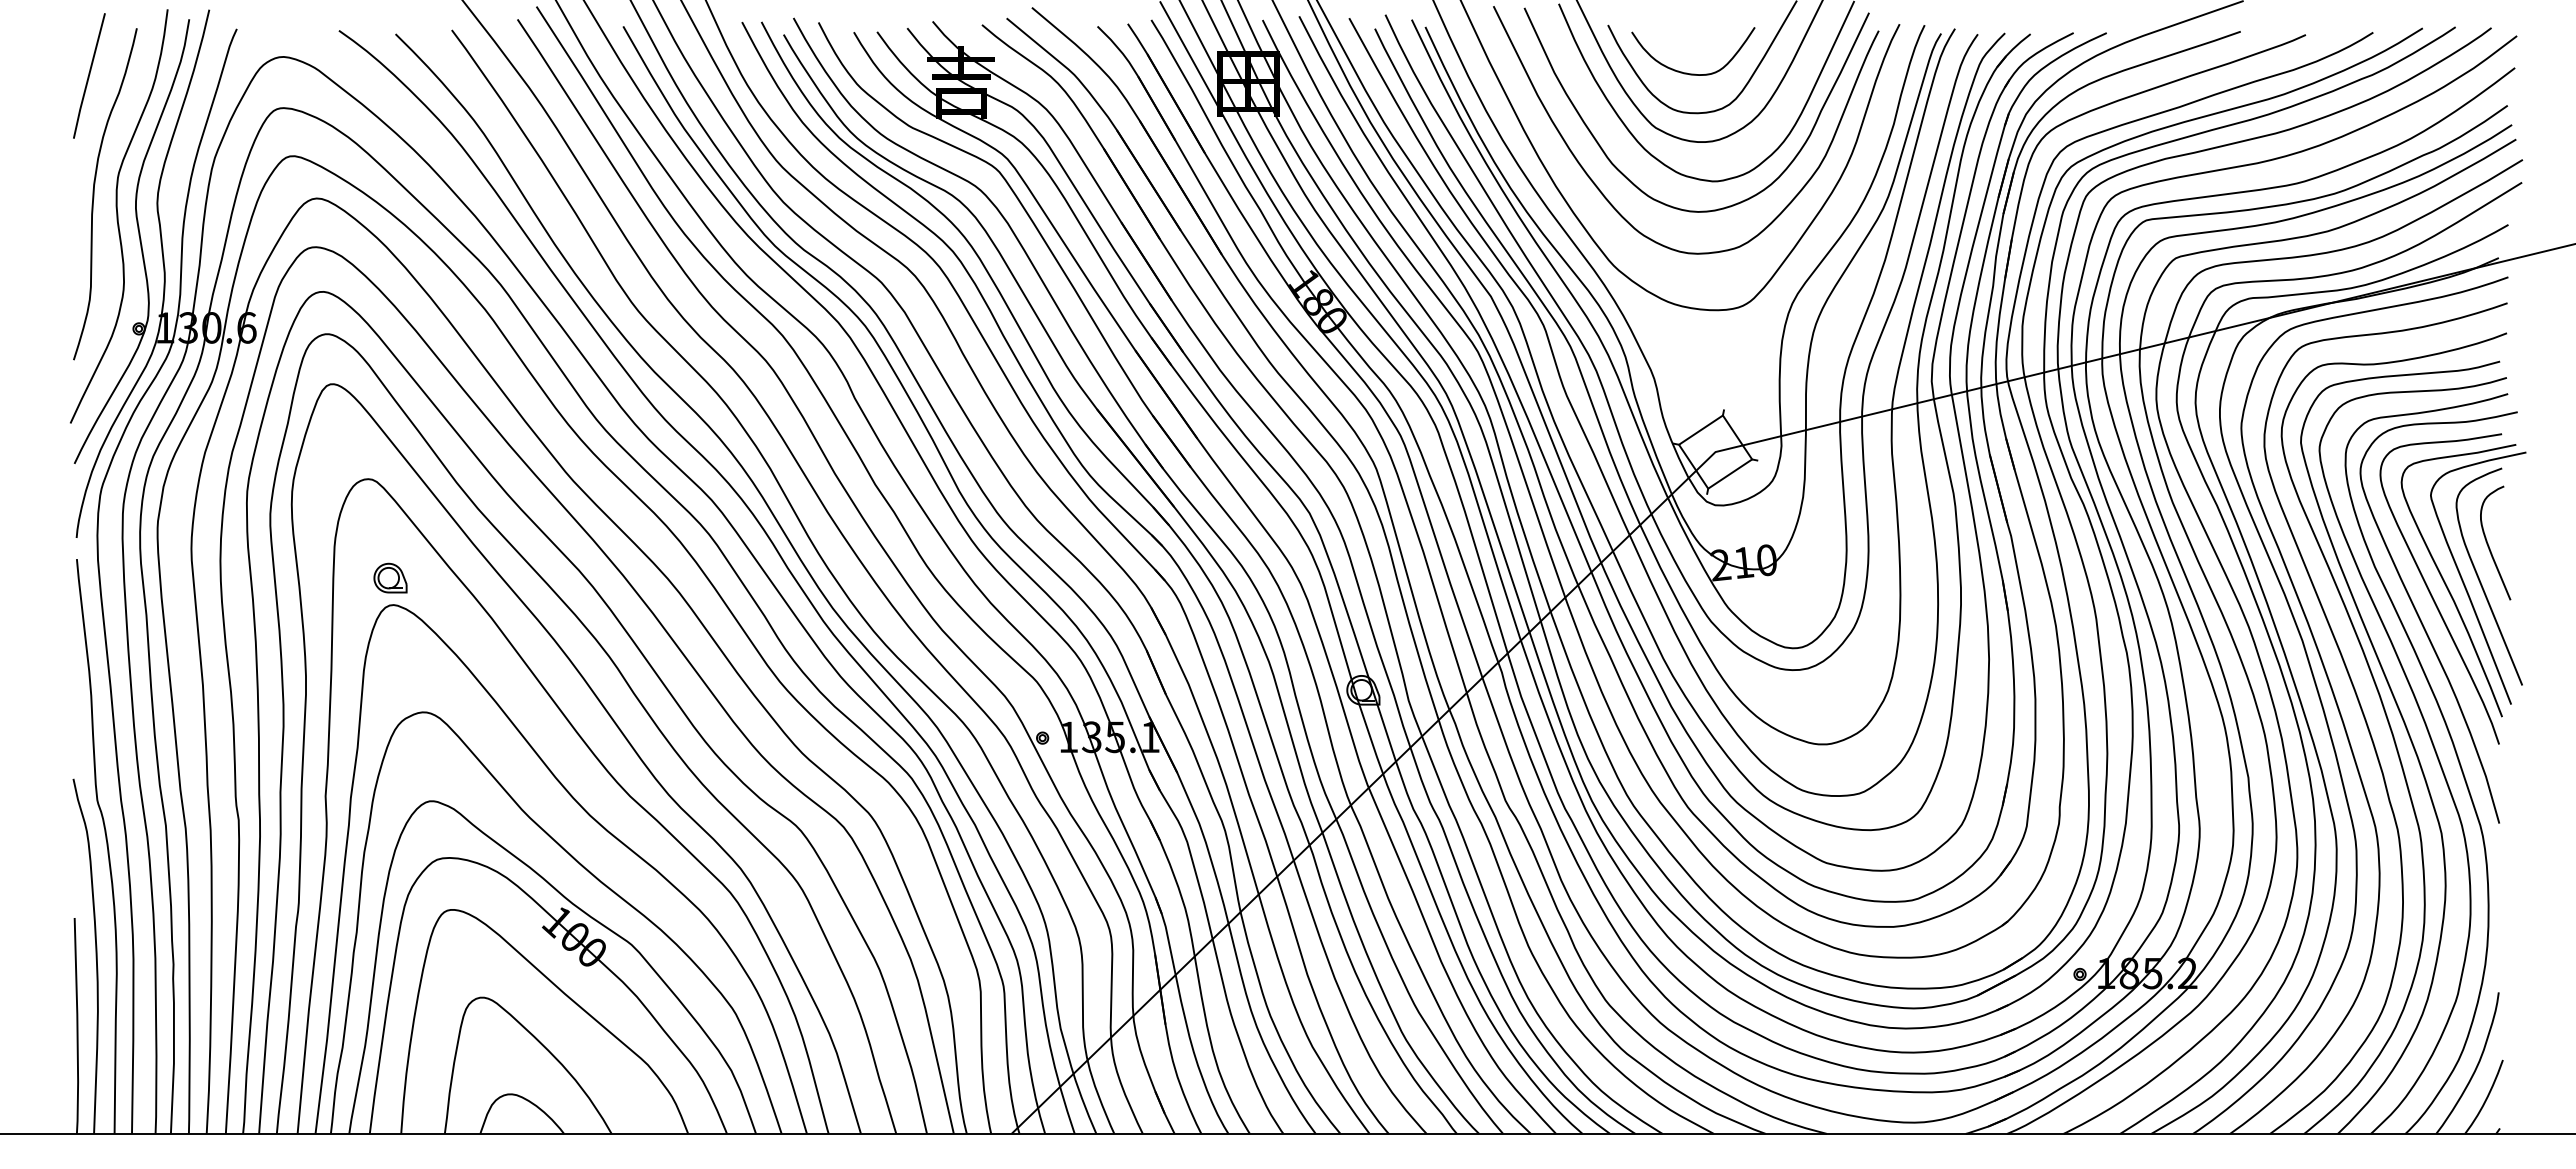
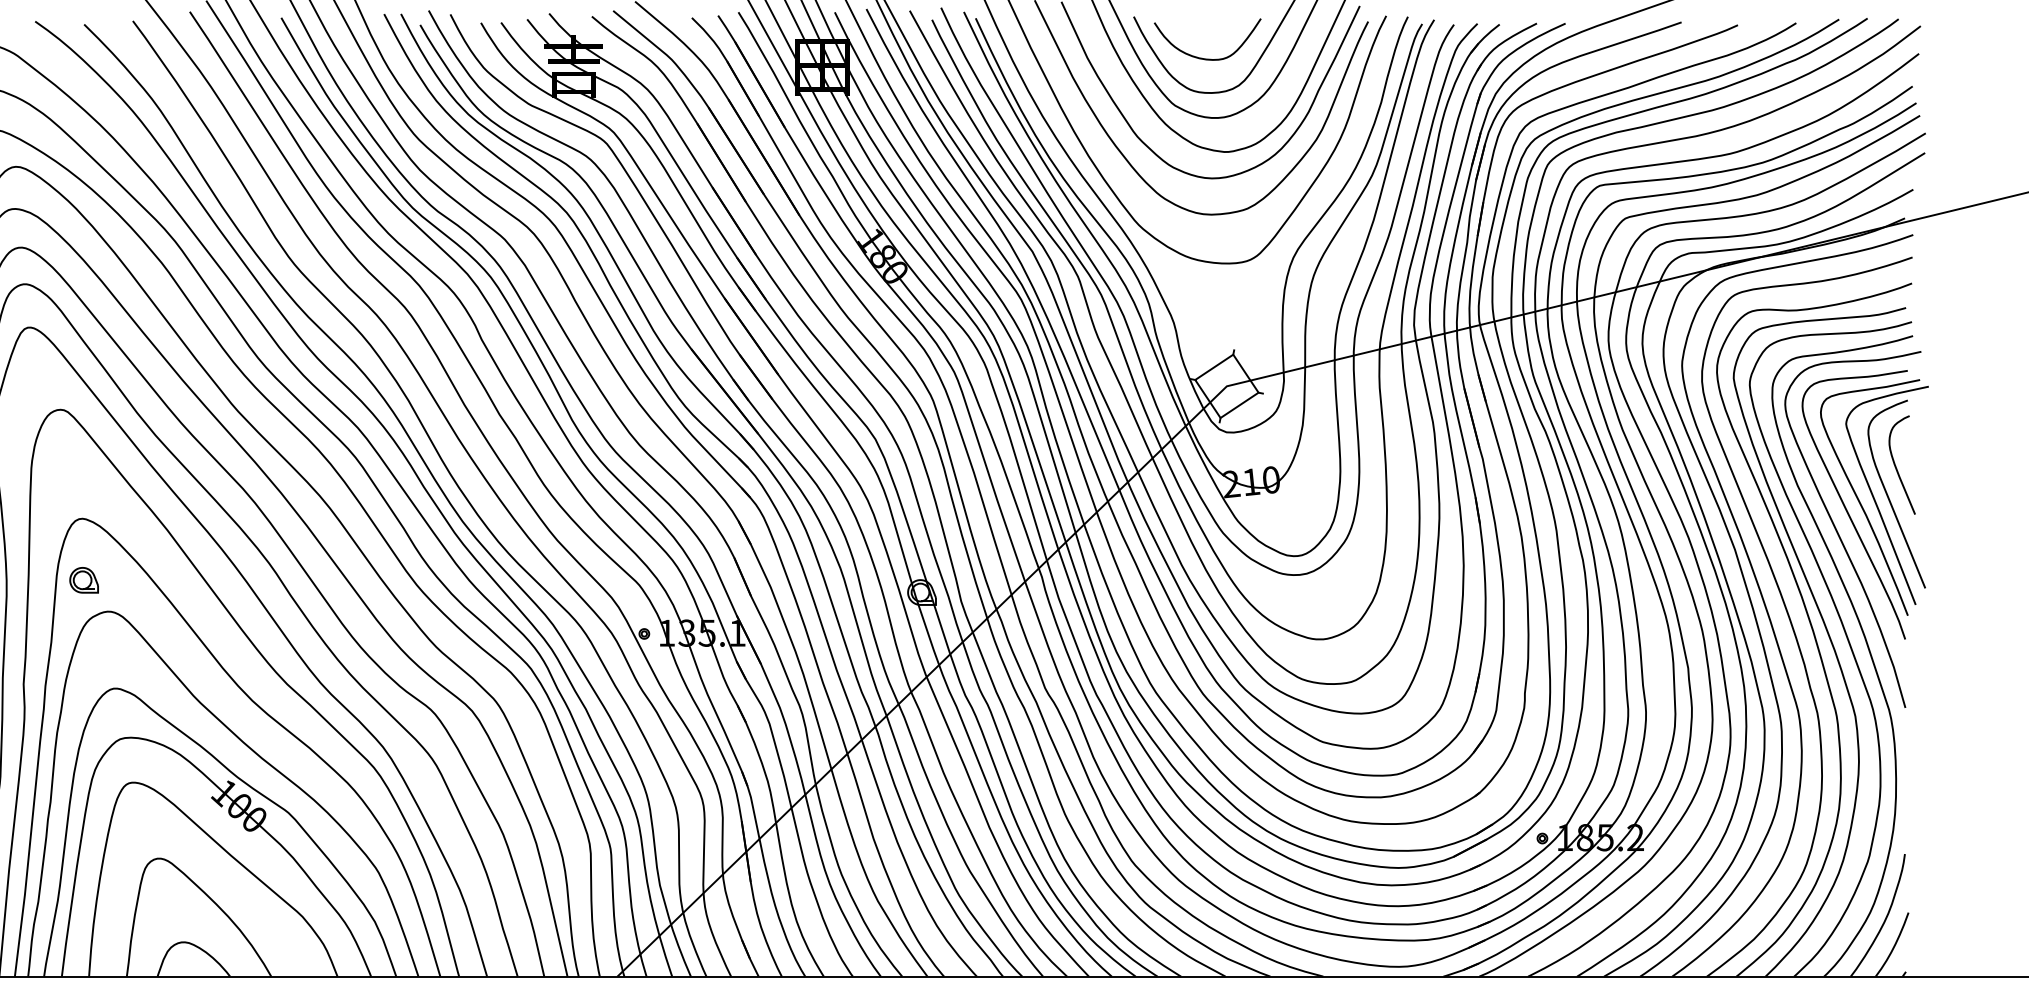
part: (390, 577) -> (84, 579), moved

